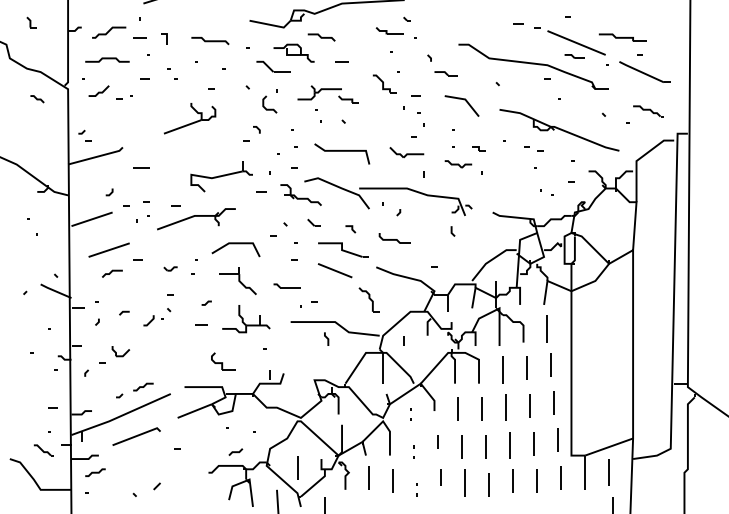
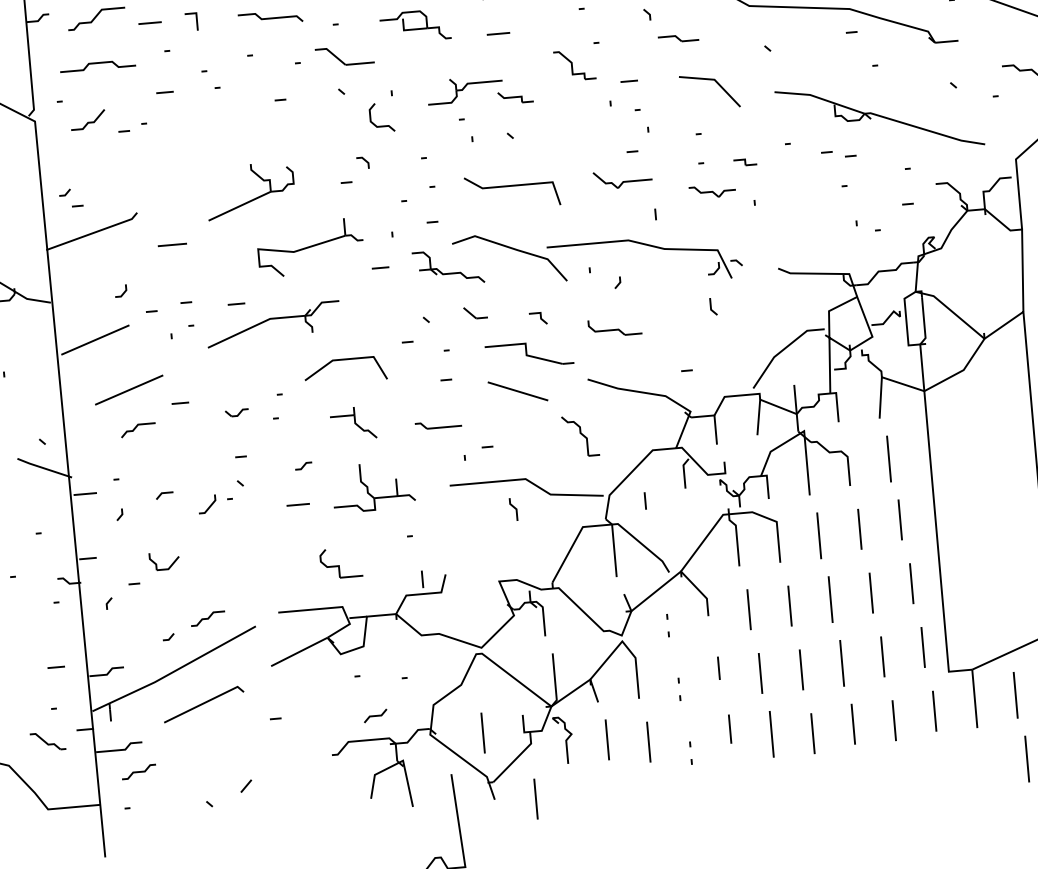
part: (273, 66) -> (344, 55), moved
part: (190, 118) -> (251, 190), moved
part: (237, 280) -> (352, 422), size x0.7

